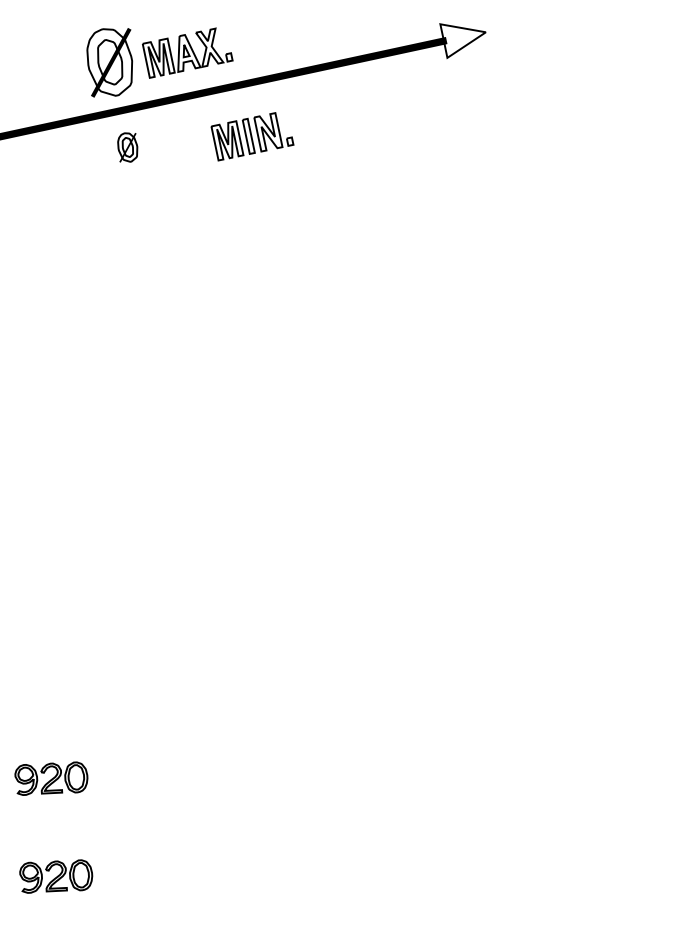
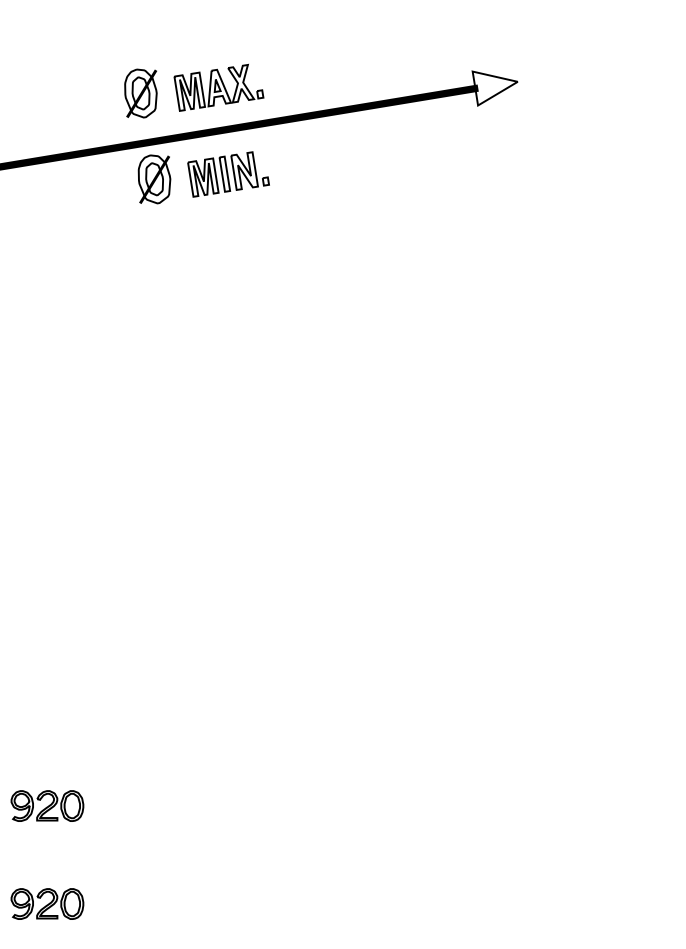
part: (109, 62) -> (140, 93), size x0.71
part: (252, 136) -> (228, 174), moved
part: (127, 147) -> (154, 179), size x1.67

